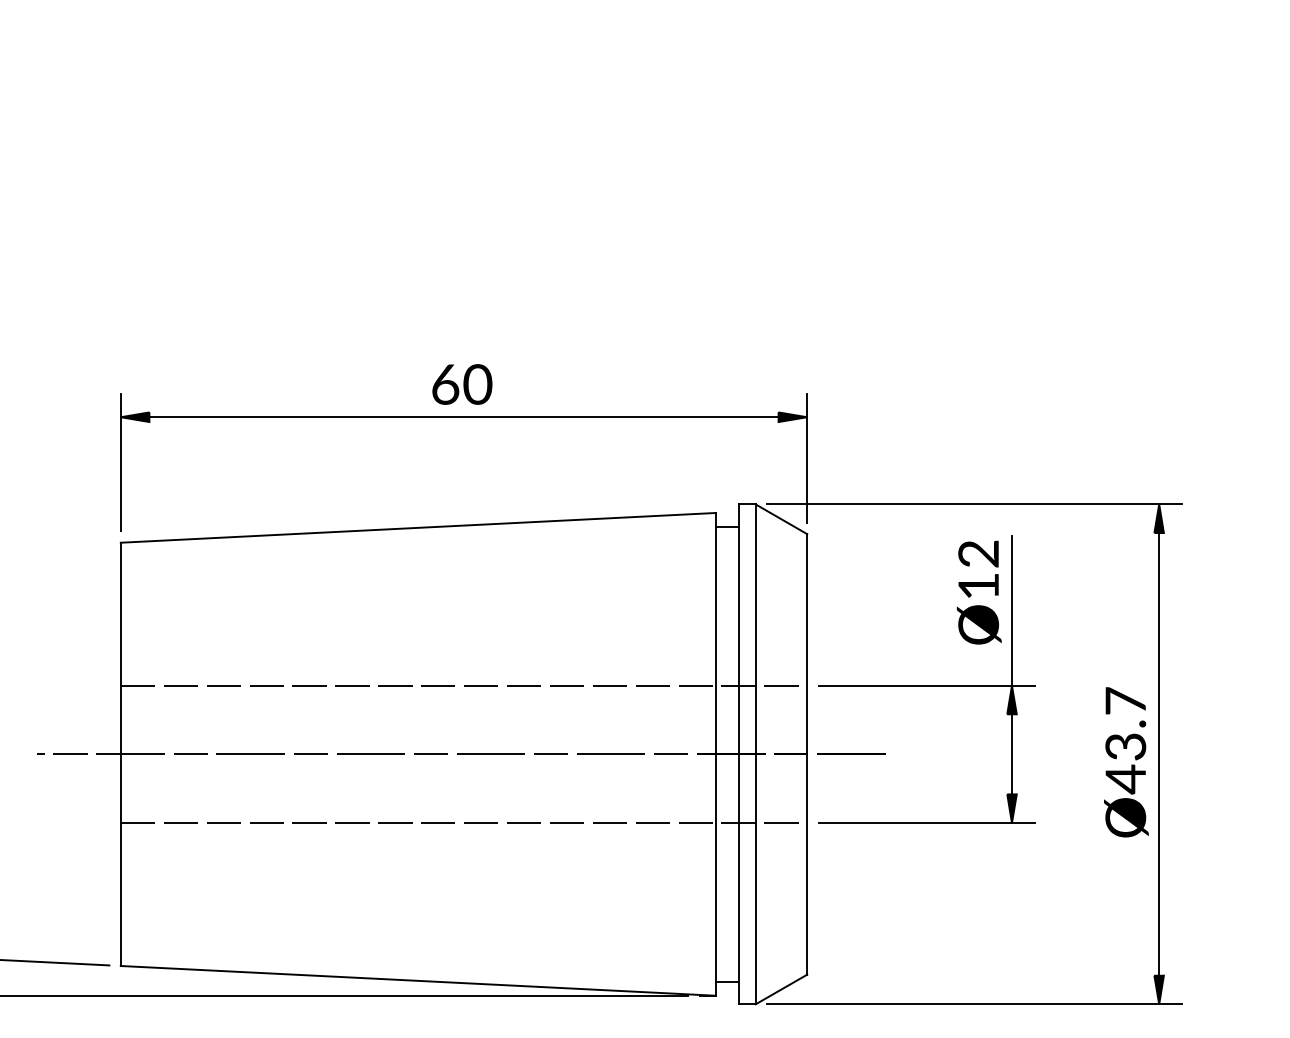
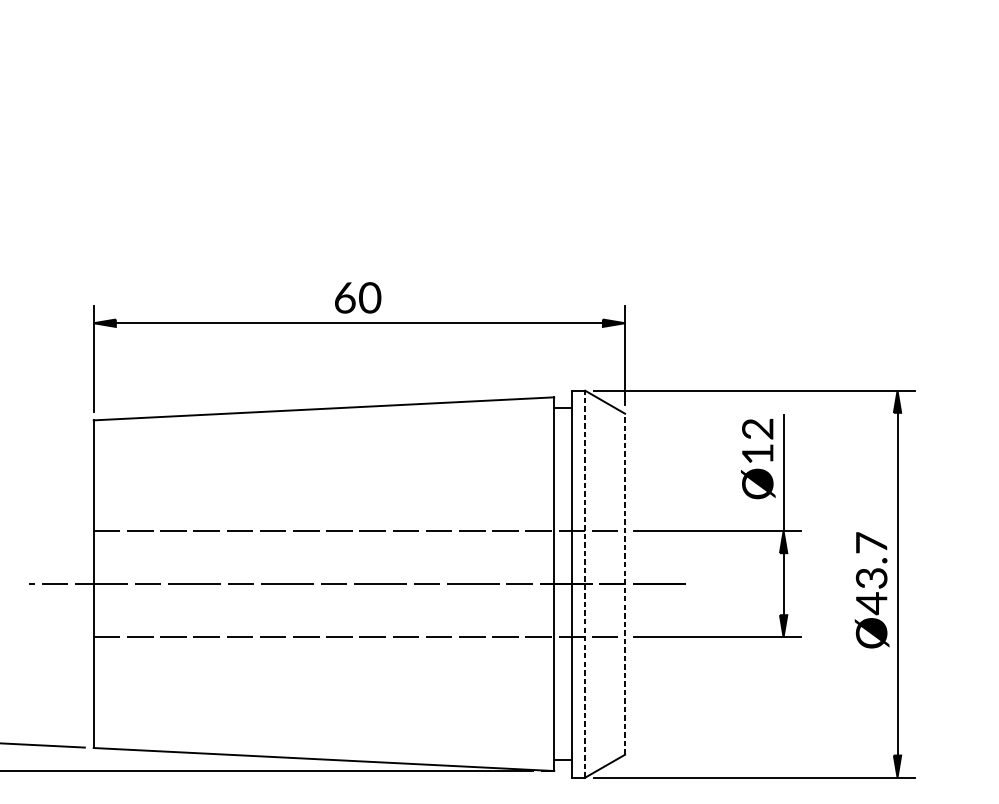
line: (807, 753) -> (625, 583), solid -> dashed
line: (755, 754) -> (585, 584), solid -> dashed

